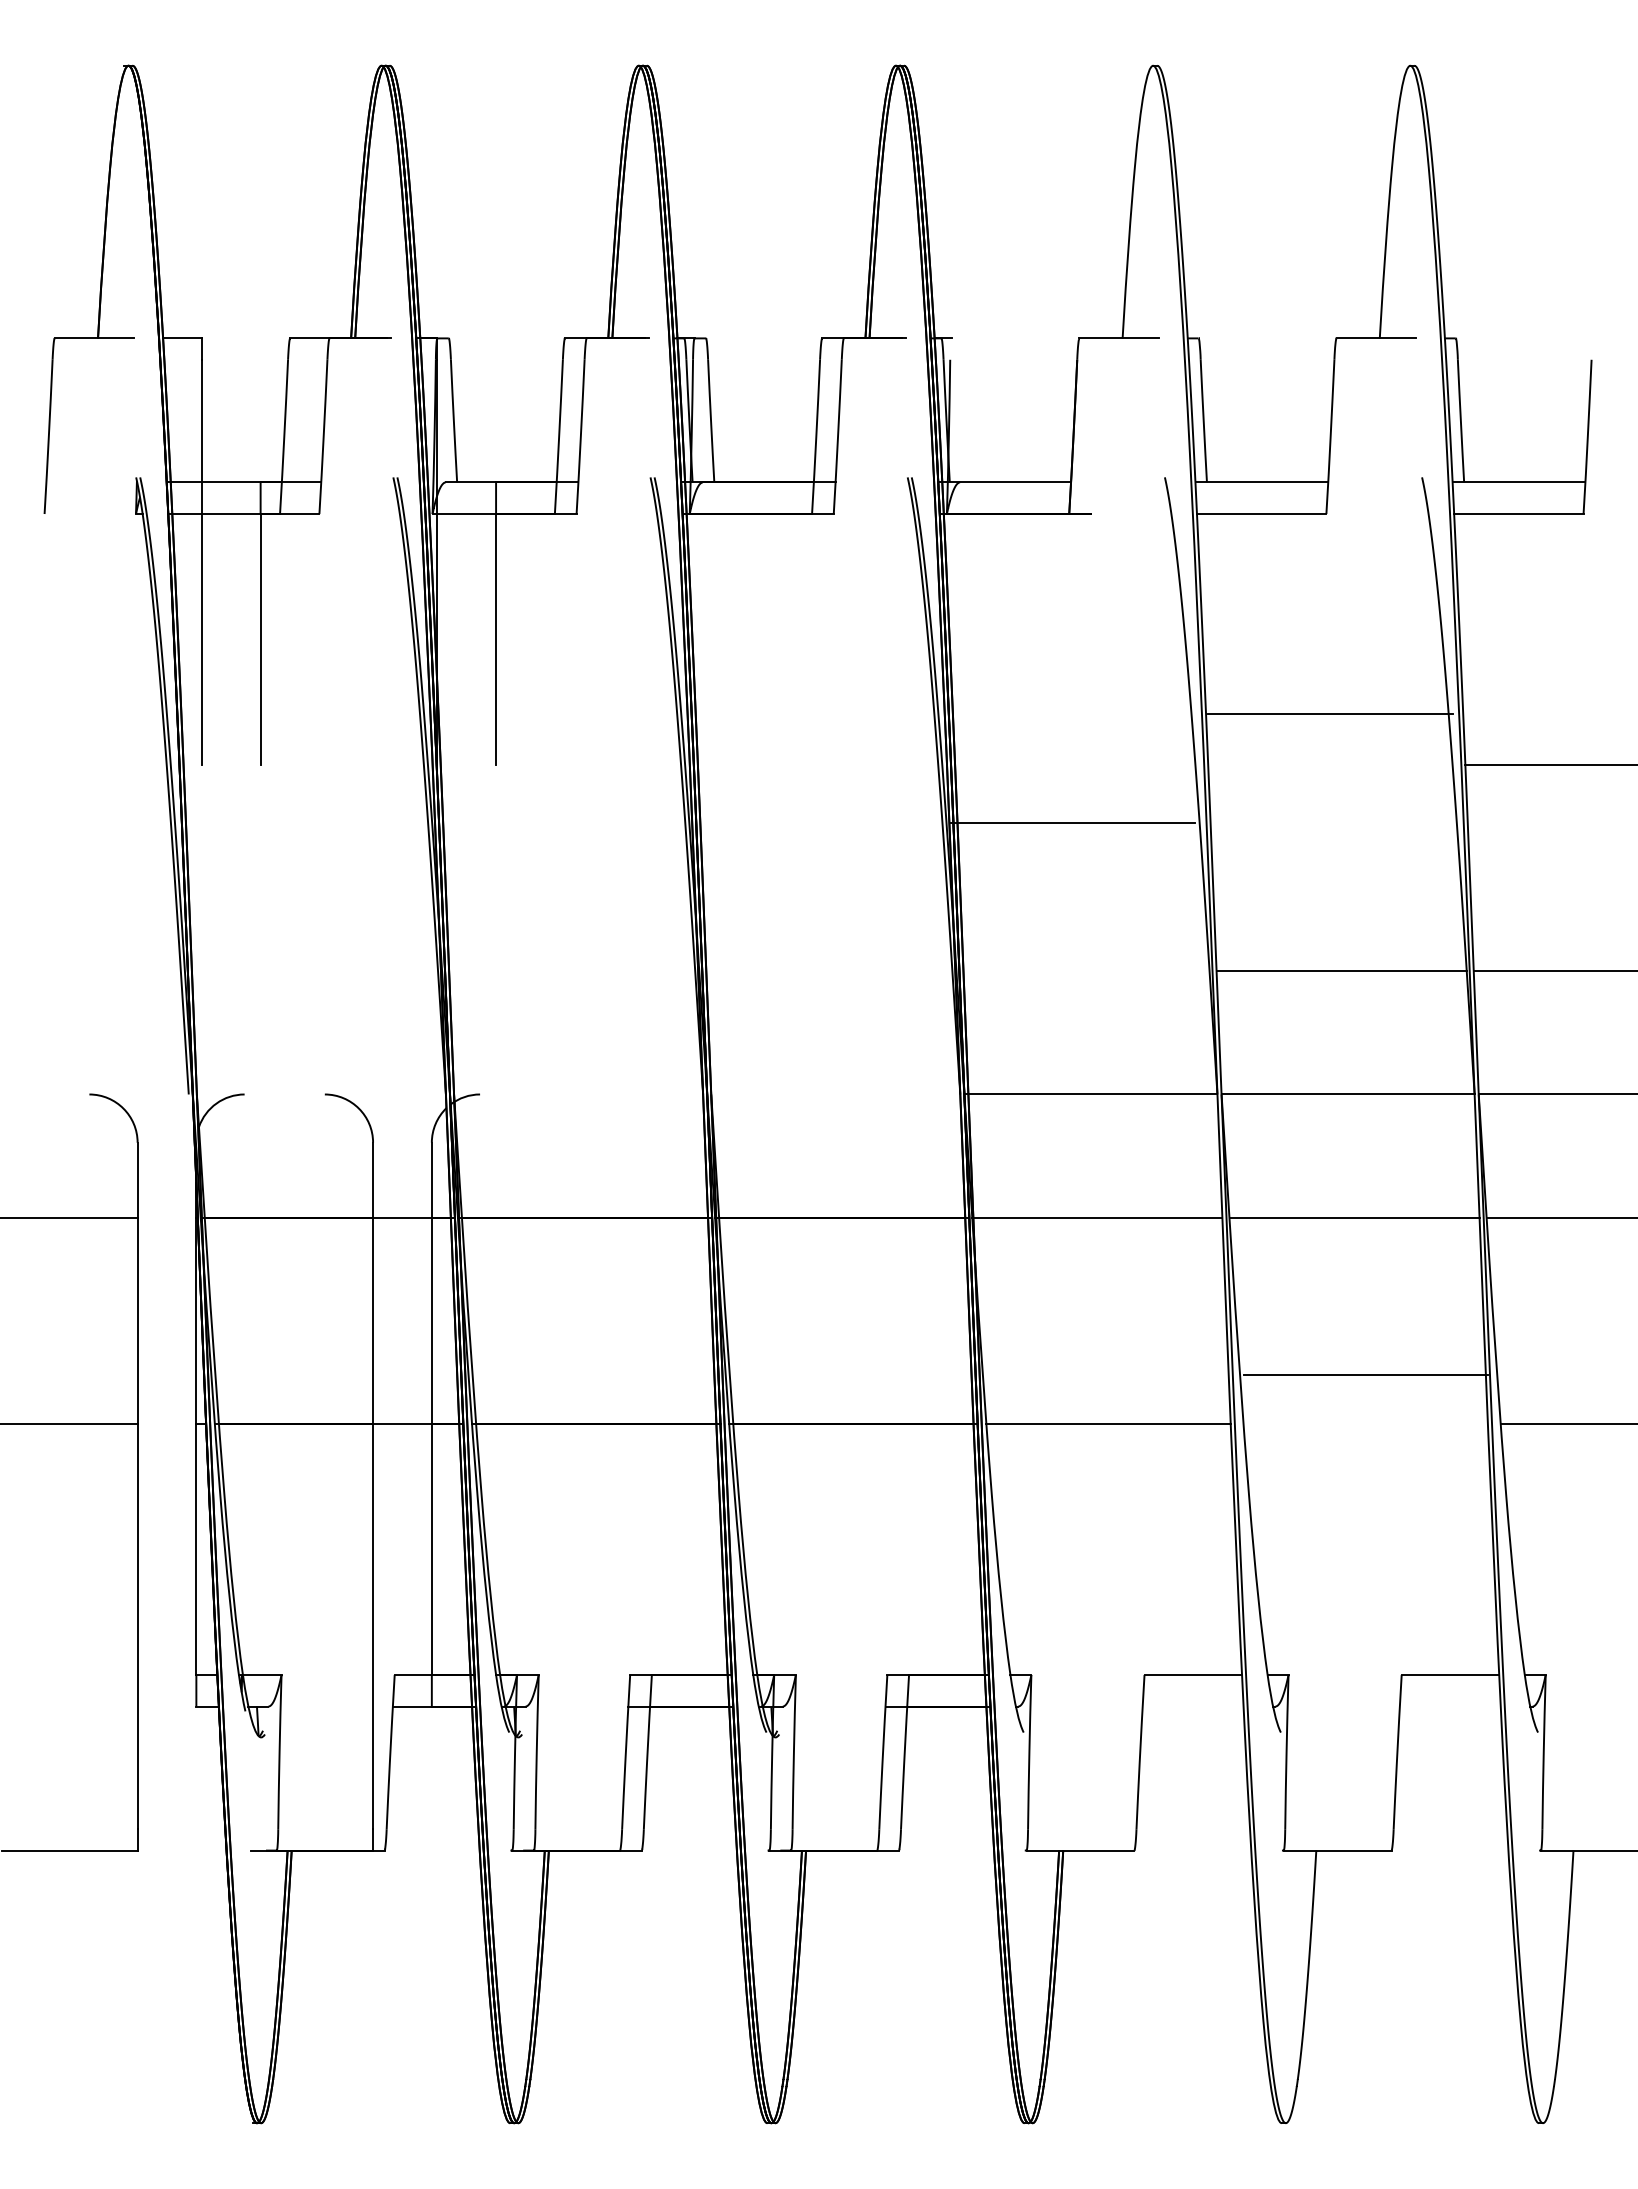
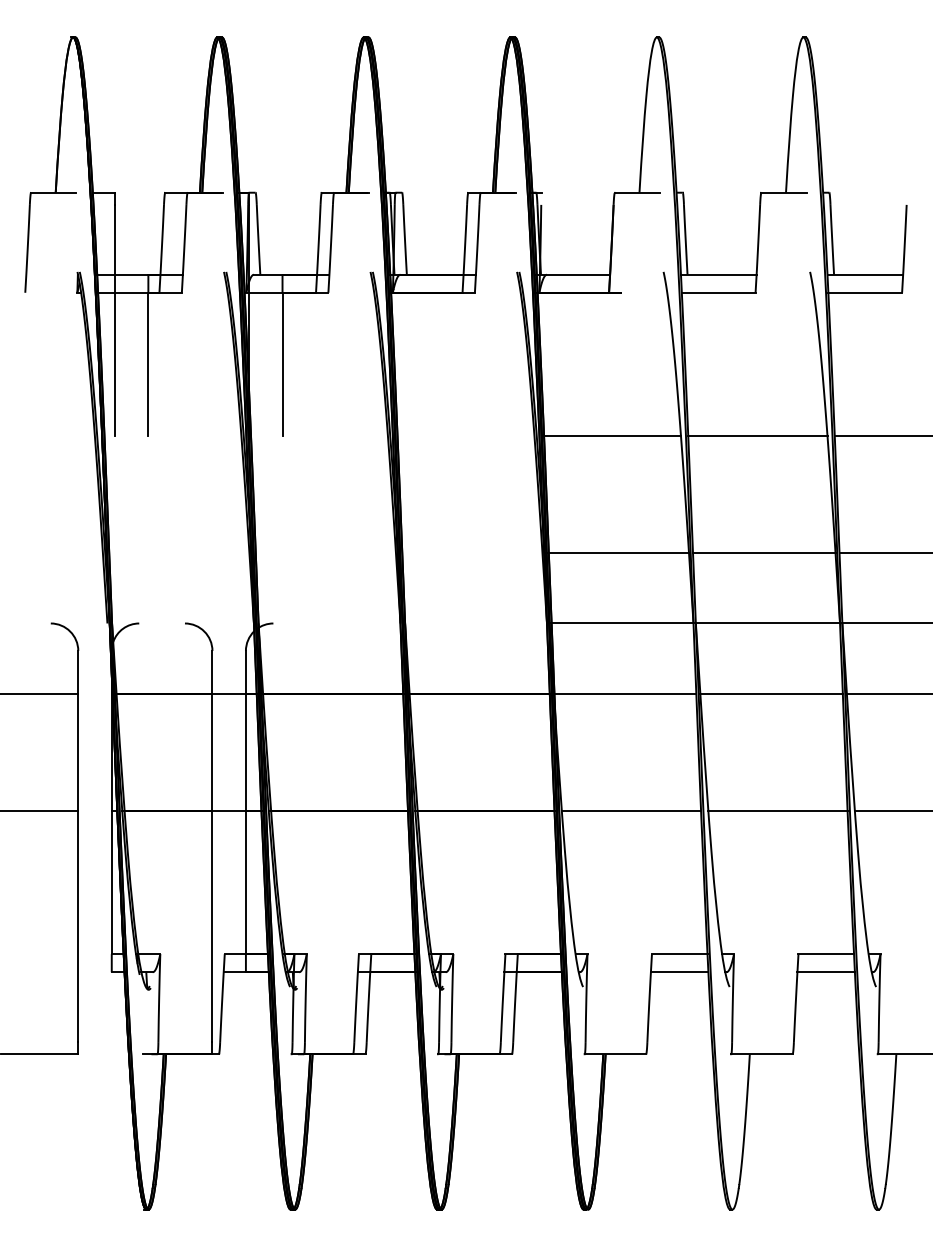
line: (1329, 713) -> (757, 435), moved
line: (1071, 822) -> (610, 435), moved
line: (1084, 971) -> (617, 553), added
line: (1364, 1375) -> (777, 811), moved
line: (1192, 1707) -> (679, 972), added
line: (1449, 1707) -> (825, 972), added

